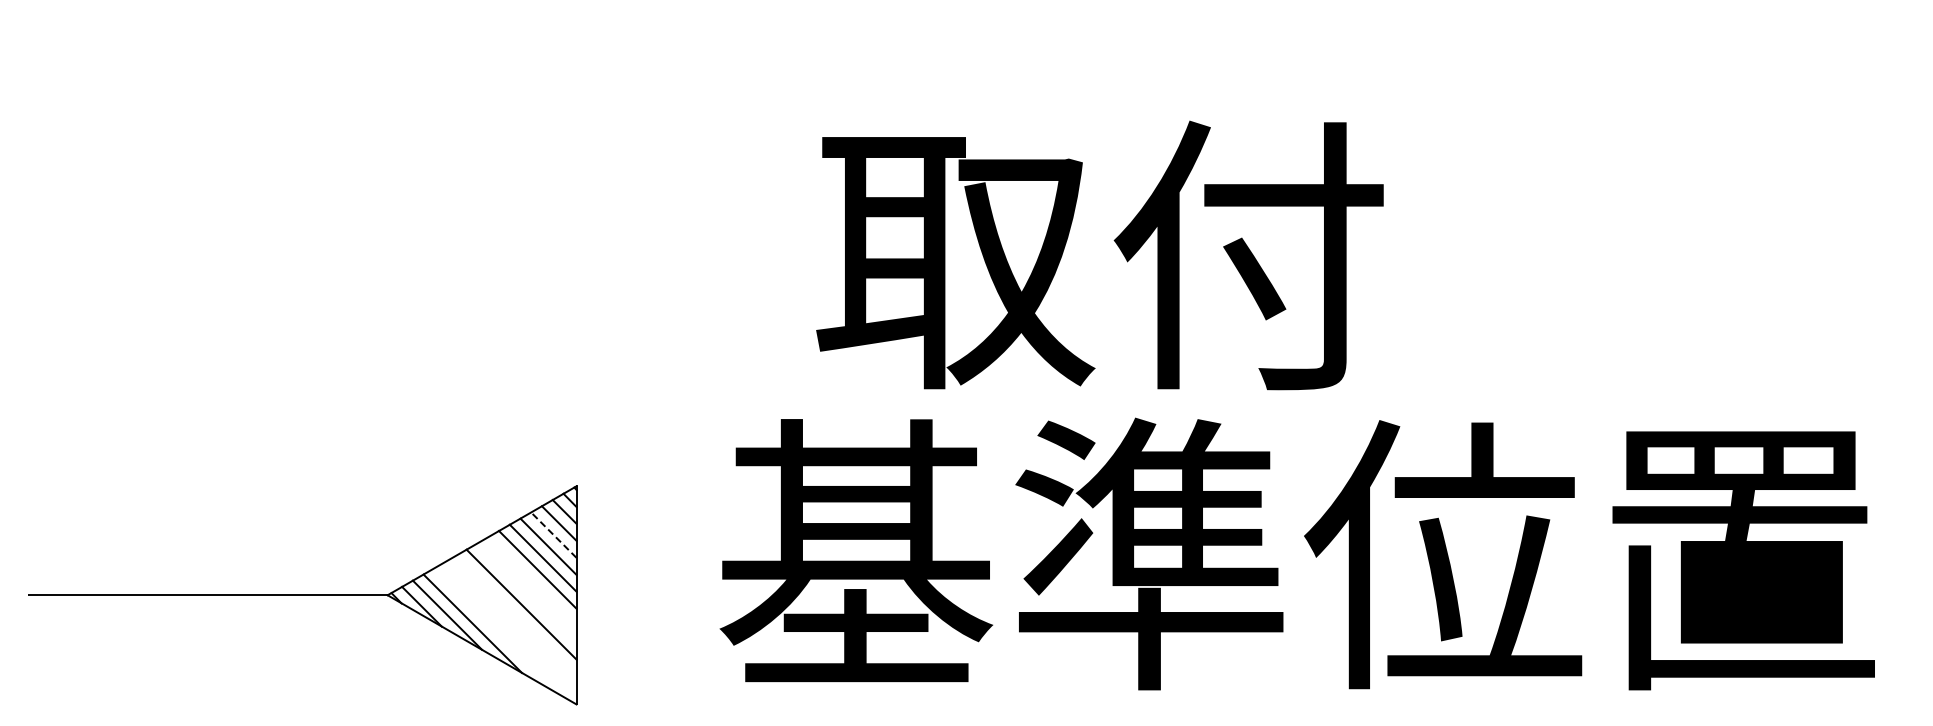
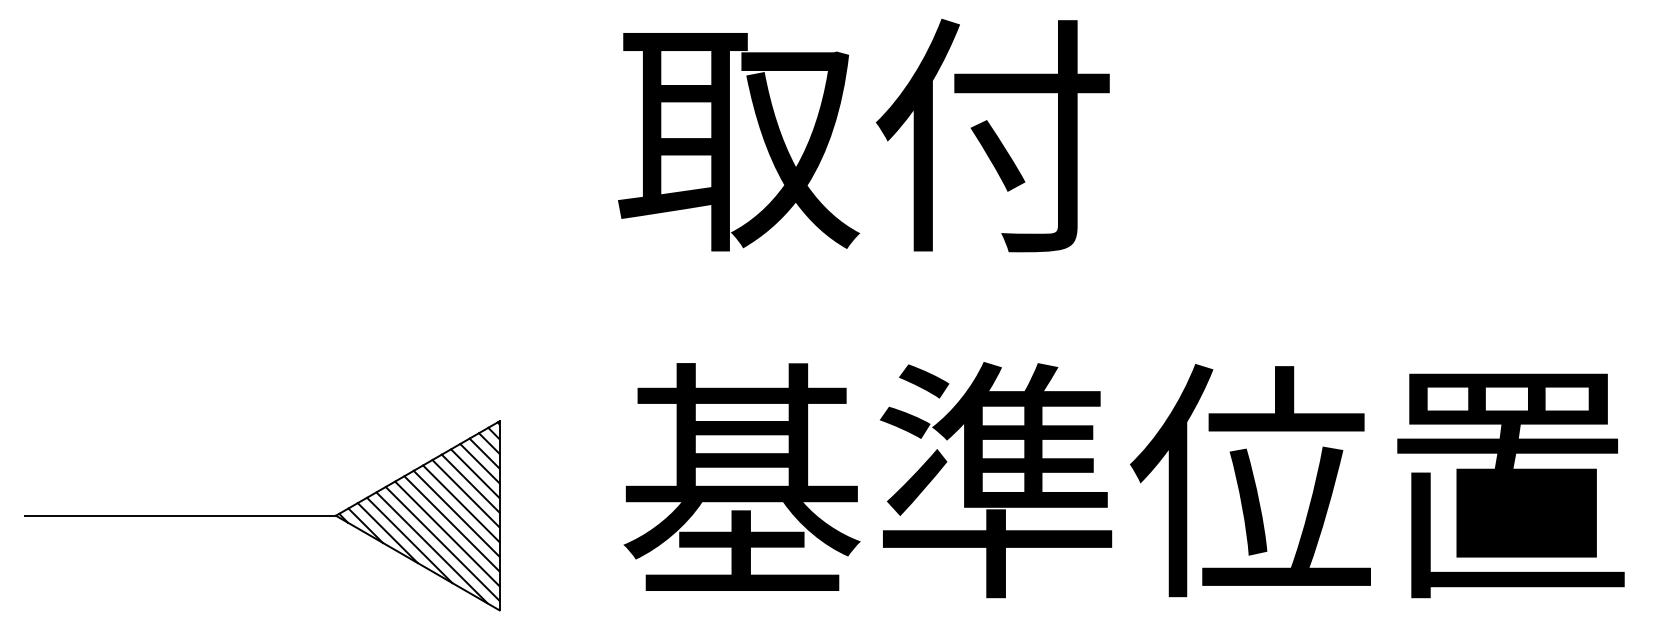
text: (1099, 255) -> (863, 135), moved
line: (553, 534) -> (479, 463), dashed -> solid
line: (532, 581) -> (461, 503), added
line: (526, 592) -> (456, 513), added
line: (516, 615) -> (447, 533), added
line: (510, 627) -> (442, 543), added
line: (498, 632) -> (431, 548), added

